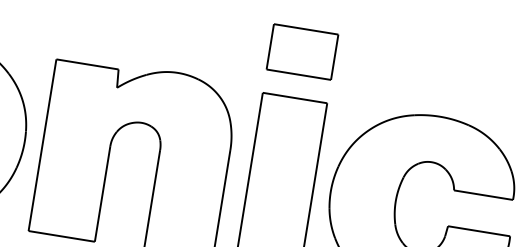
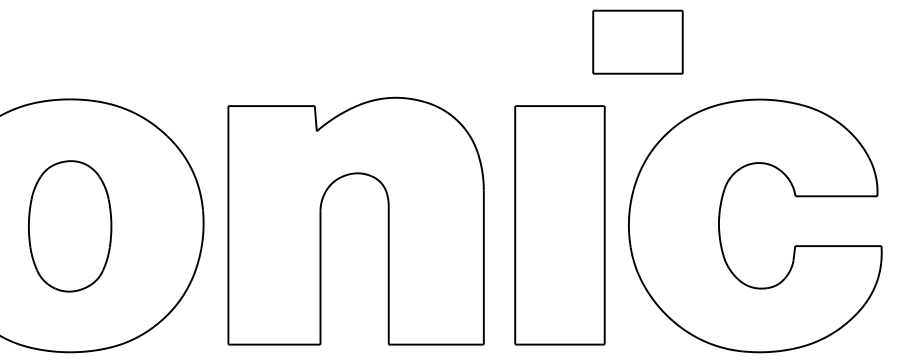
part: (302, 51) -> (637, 41), moved

